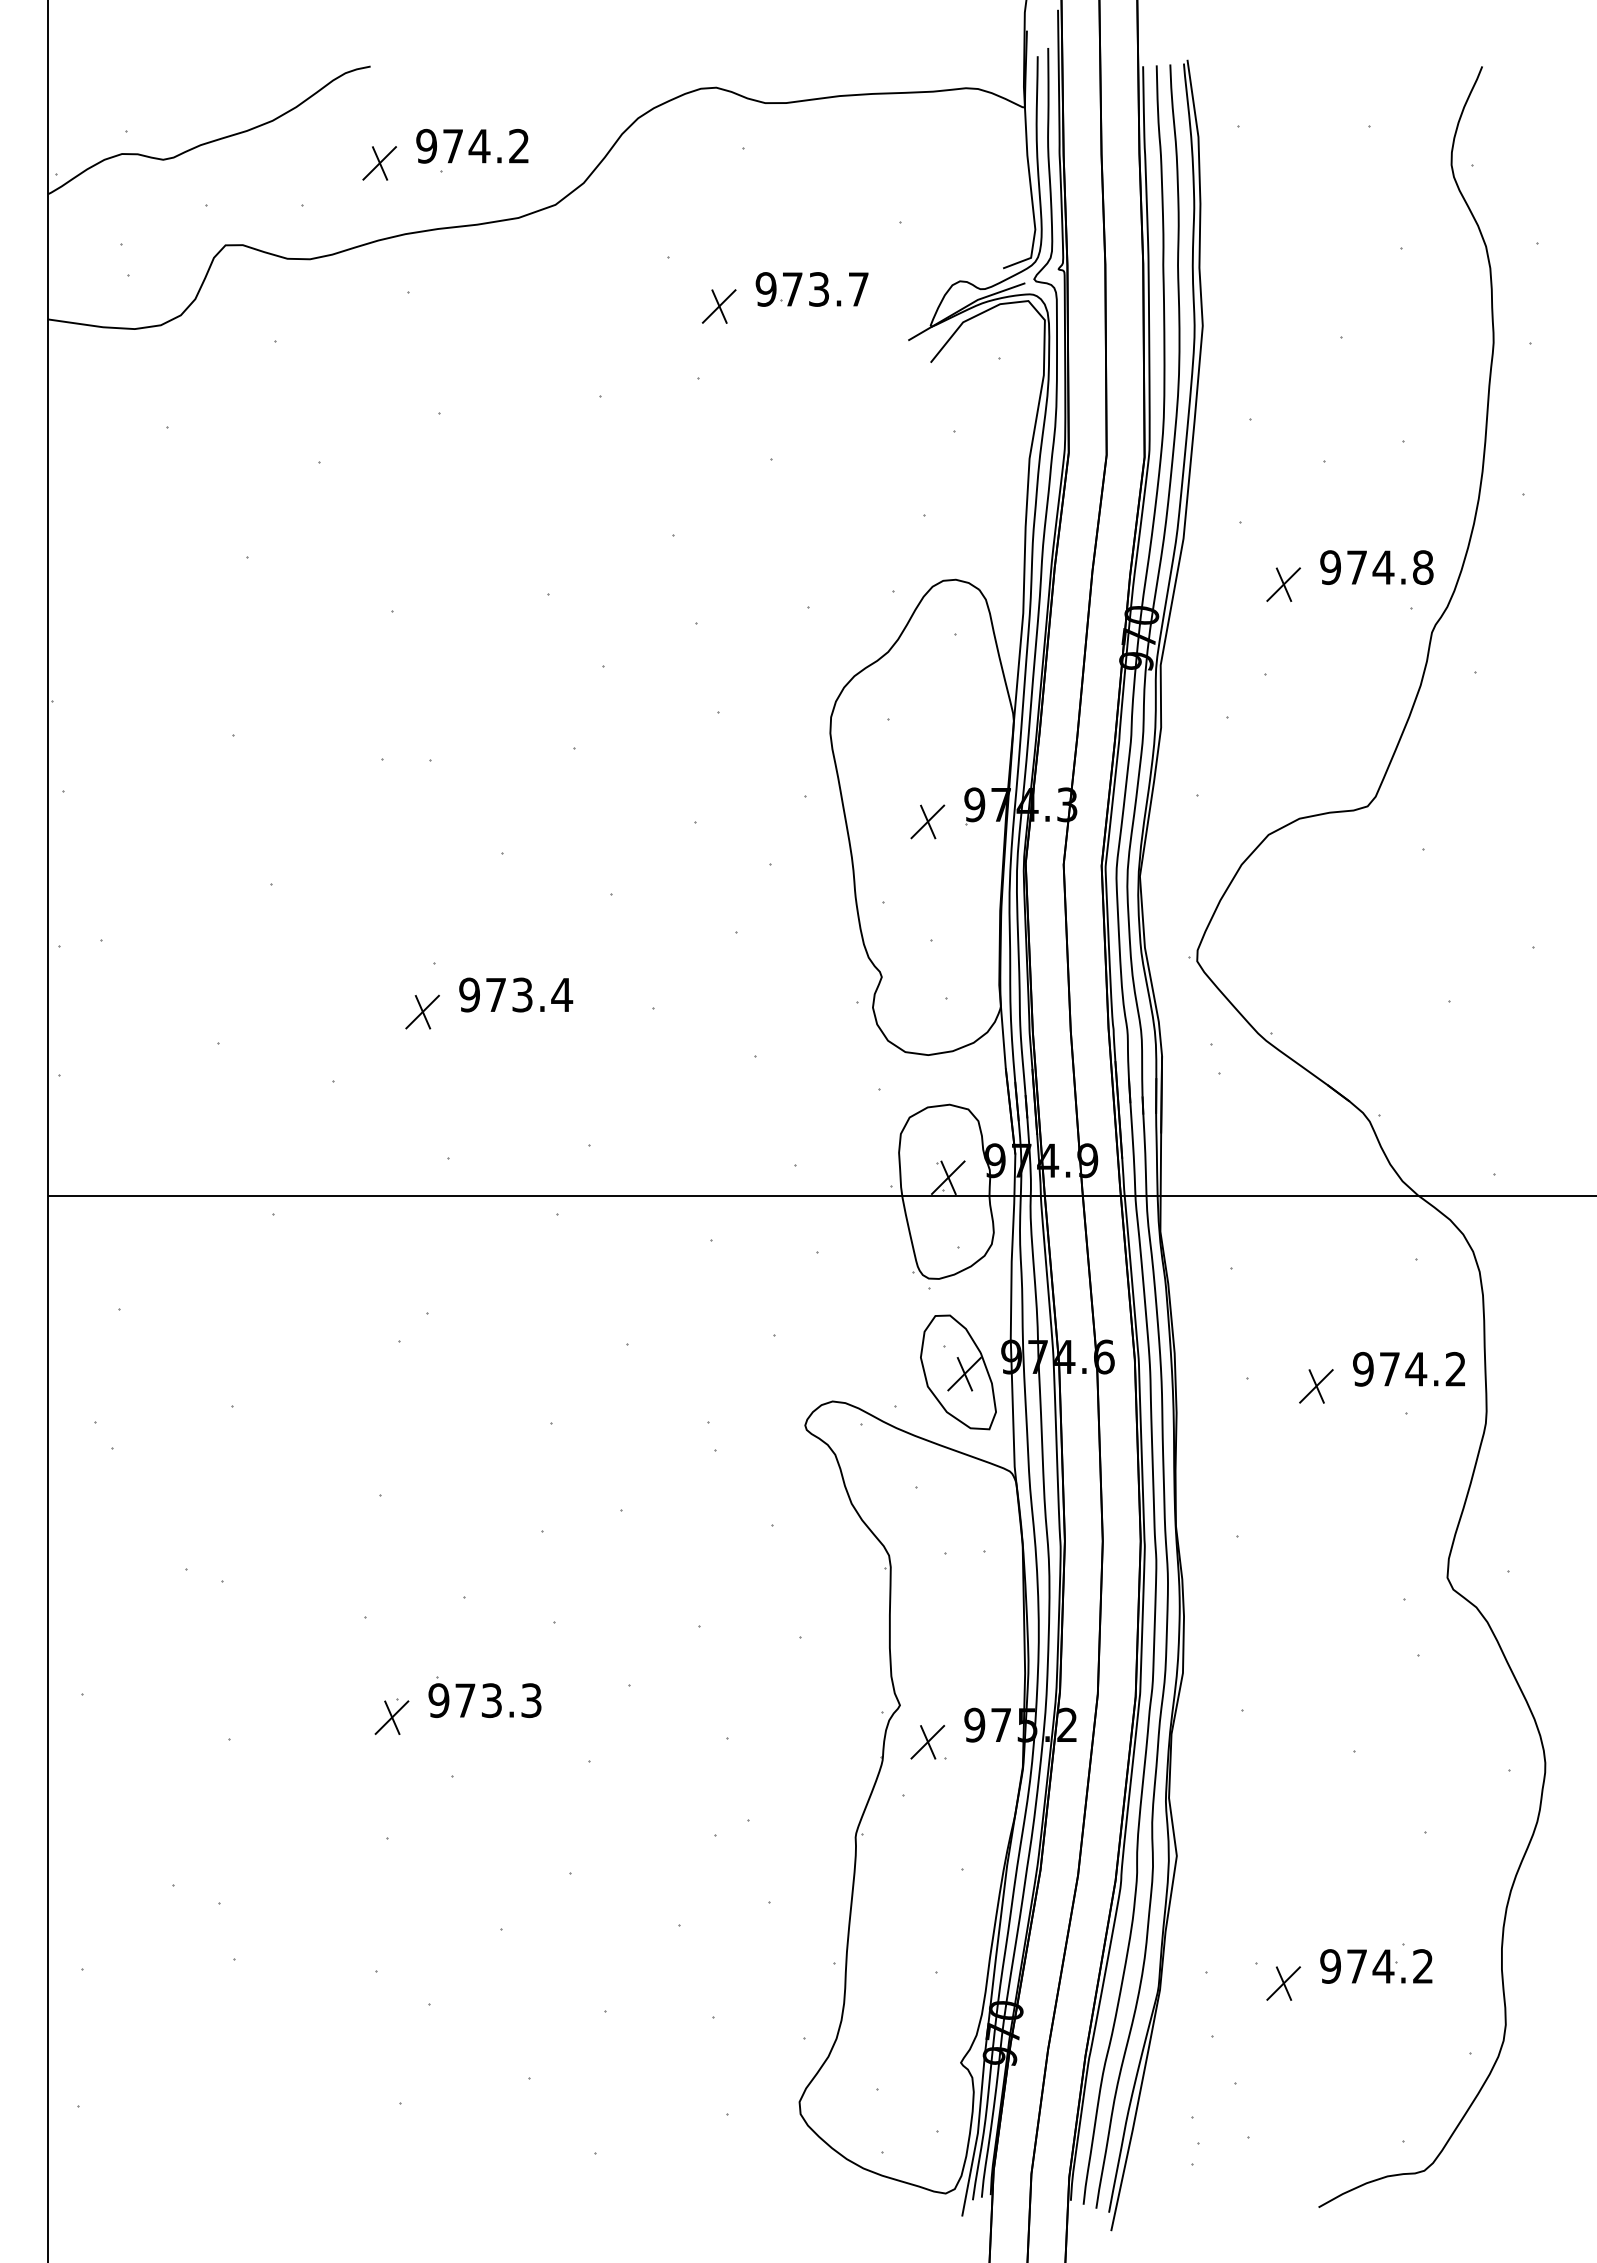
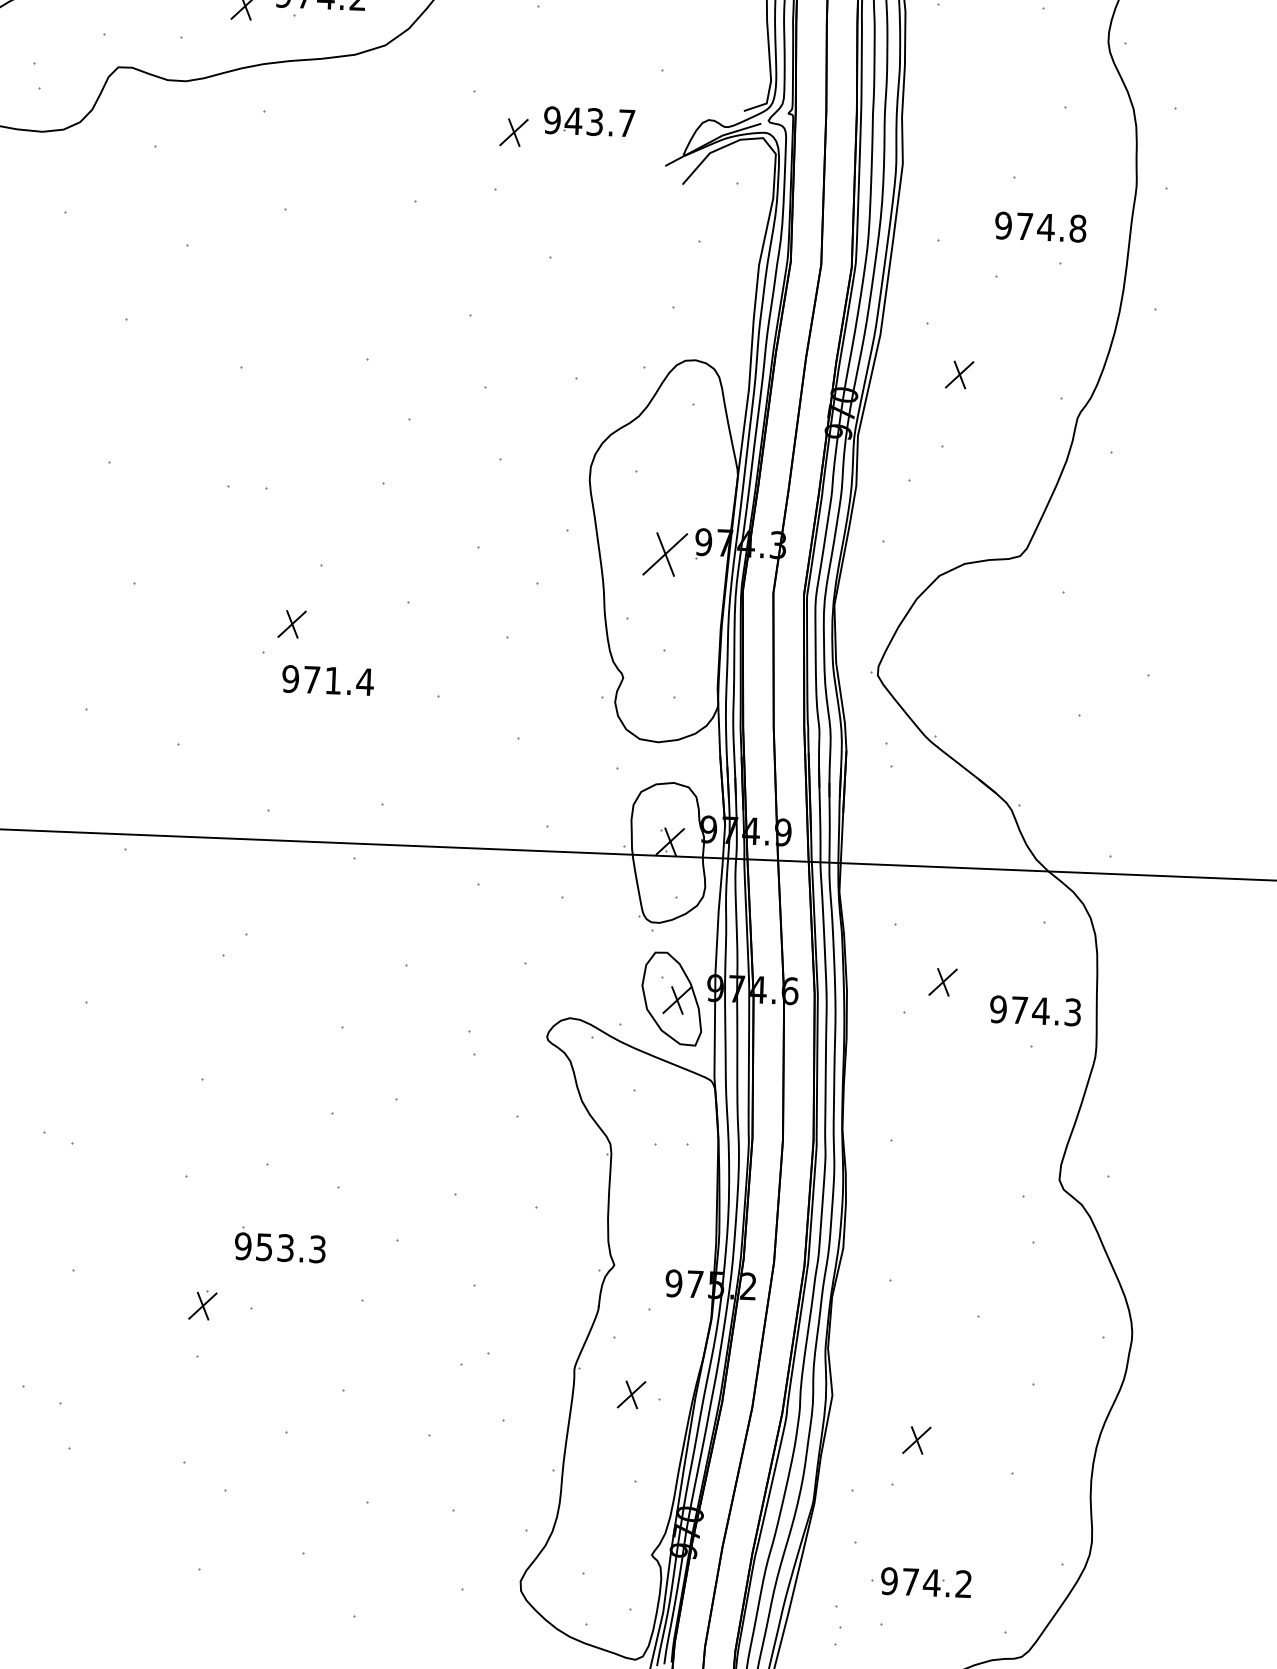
text: (792, 289) -> (573, 121), 973.7 -> 943.7
part: (1376, 567) -> (1040, 227), moved
part: (927, 821) -> (665, 554), size x1.6
text: (522, 994) -> (333, 680), 973.4 -> 971.4
part: (422, 1011) -> (292, 623), moved
text: (1455, 1369) -> (1072, 1012), 974.2 -> 974.3
part: (1316, 1386) -> (943, 982), moved
text: (465, 1700) -> (264, 1247), 973.3 -> 953.3
part: (391, 1716) -> (202, 1305), moved
part: (927, 1742) -> (631, 1394), moved
part: (1376, 1966) -> (926, 1582), moved
part: (1283, 1983) -> (916, 1440), moved

